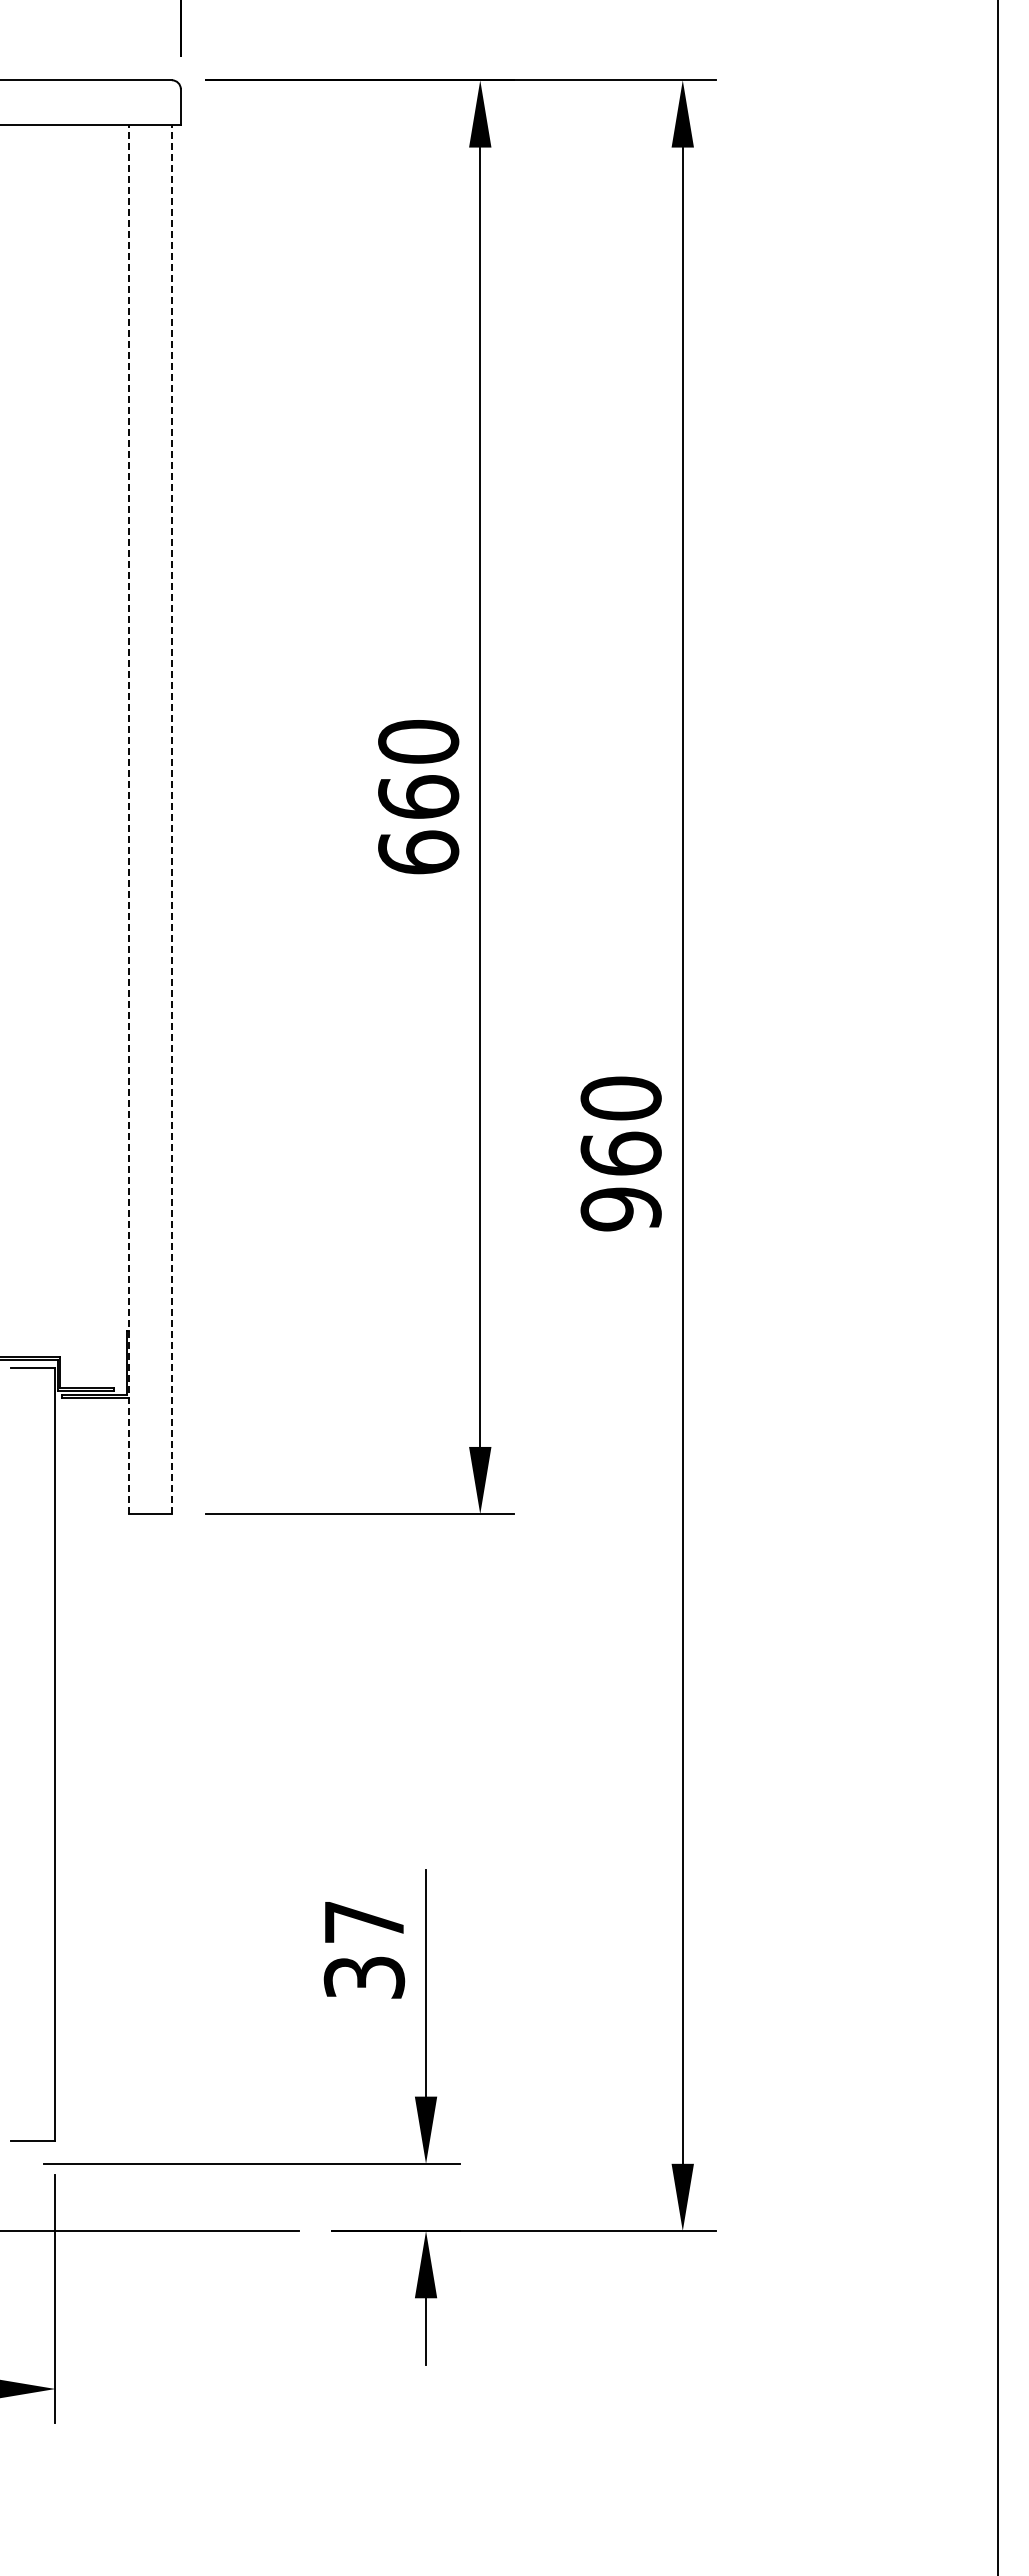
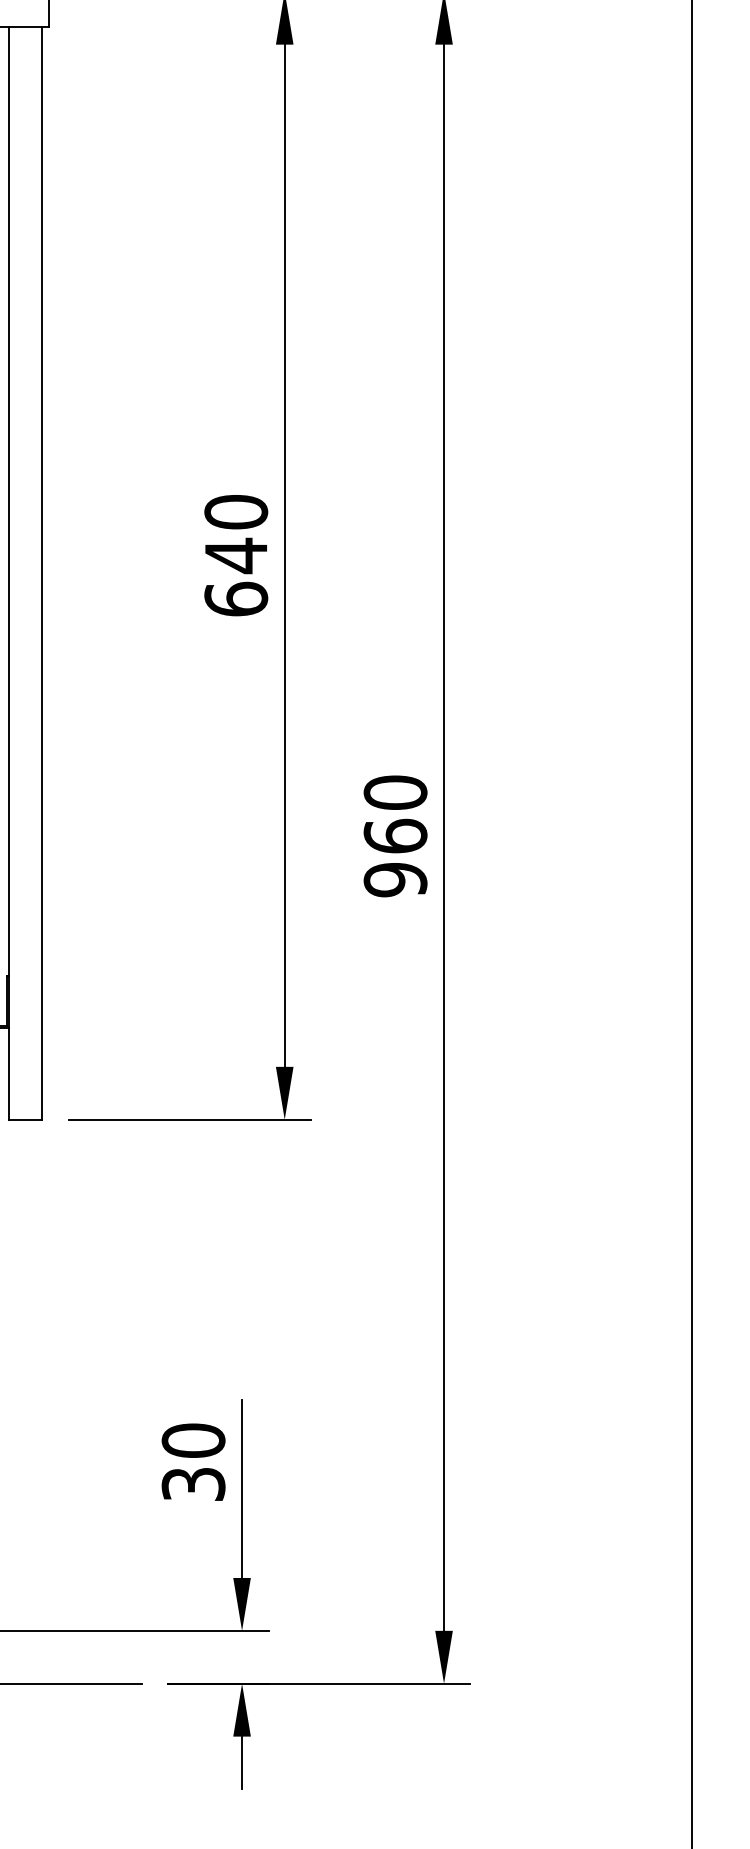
text: (418, 797) -> (236, 555), 660 -> 640
line: (129, 819) -> (8, 573), dashed -> solid
line: (171, 819) -> (41, 573), dashed -> solid
text: (364, 1922) -> (193, 1440), 37 -> 30

